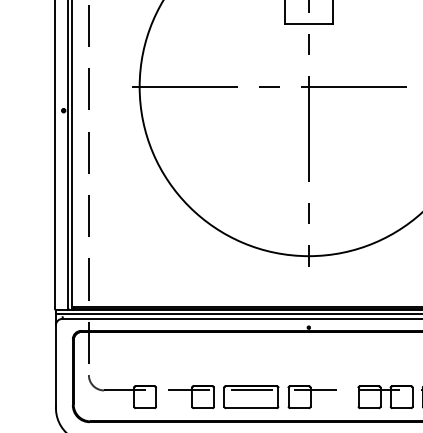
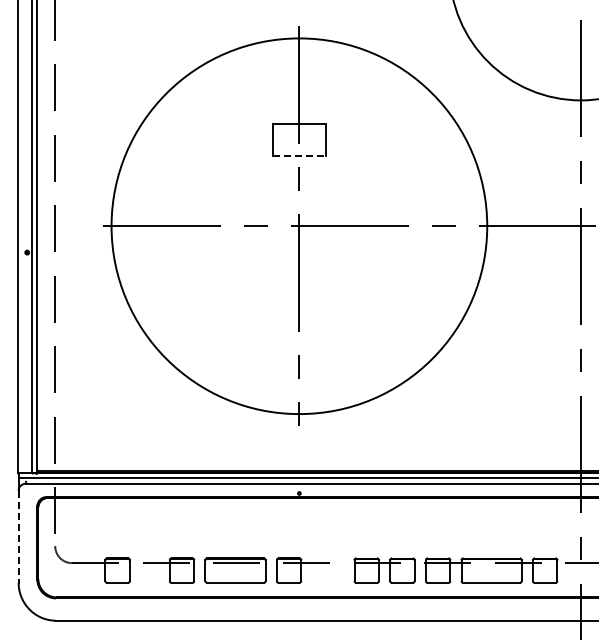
line: (308, 23) -> (299, 155), solid -> dashed
line: (55, 365) -> (18, 535), solid -> dashed

